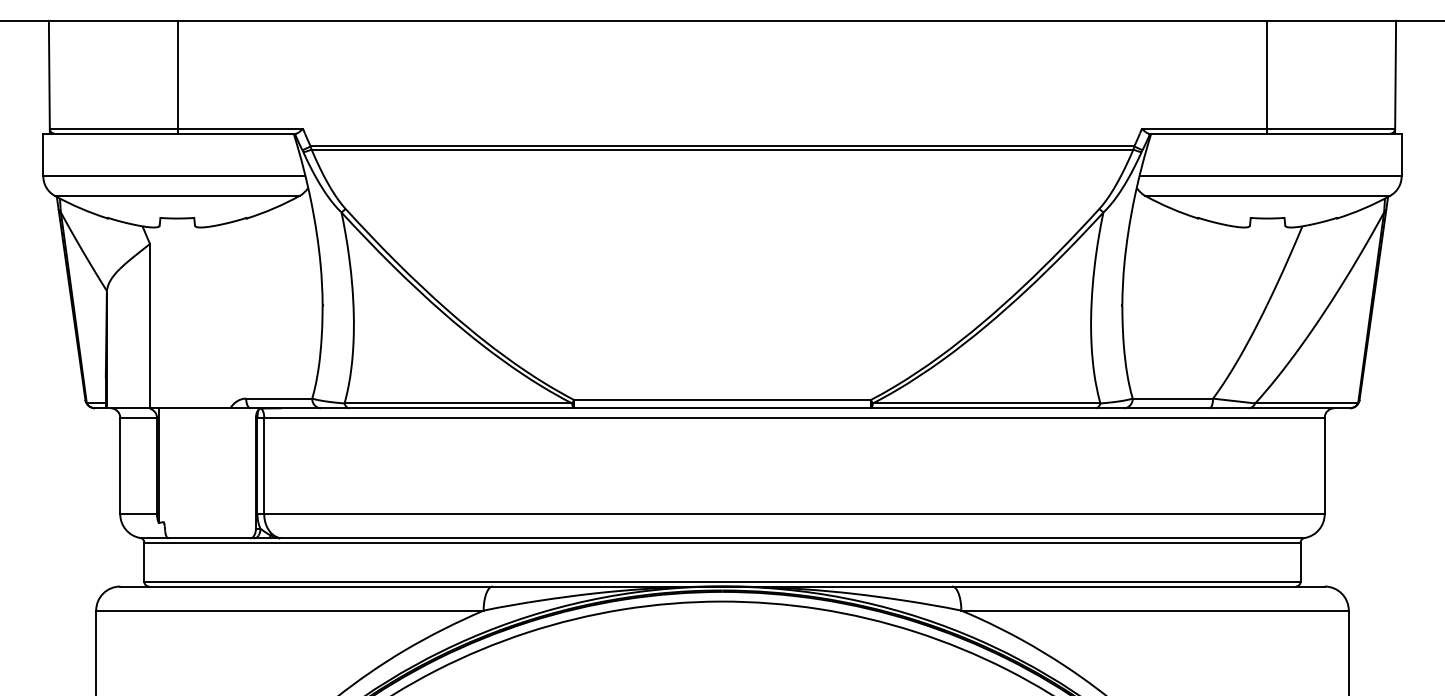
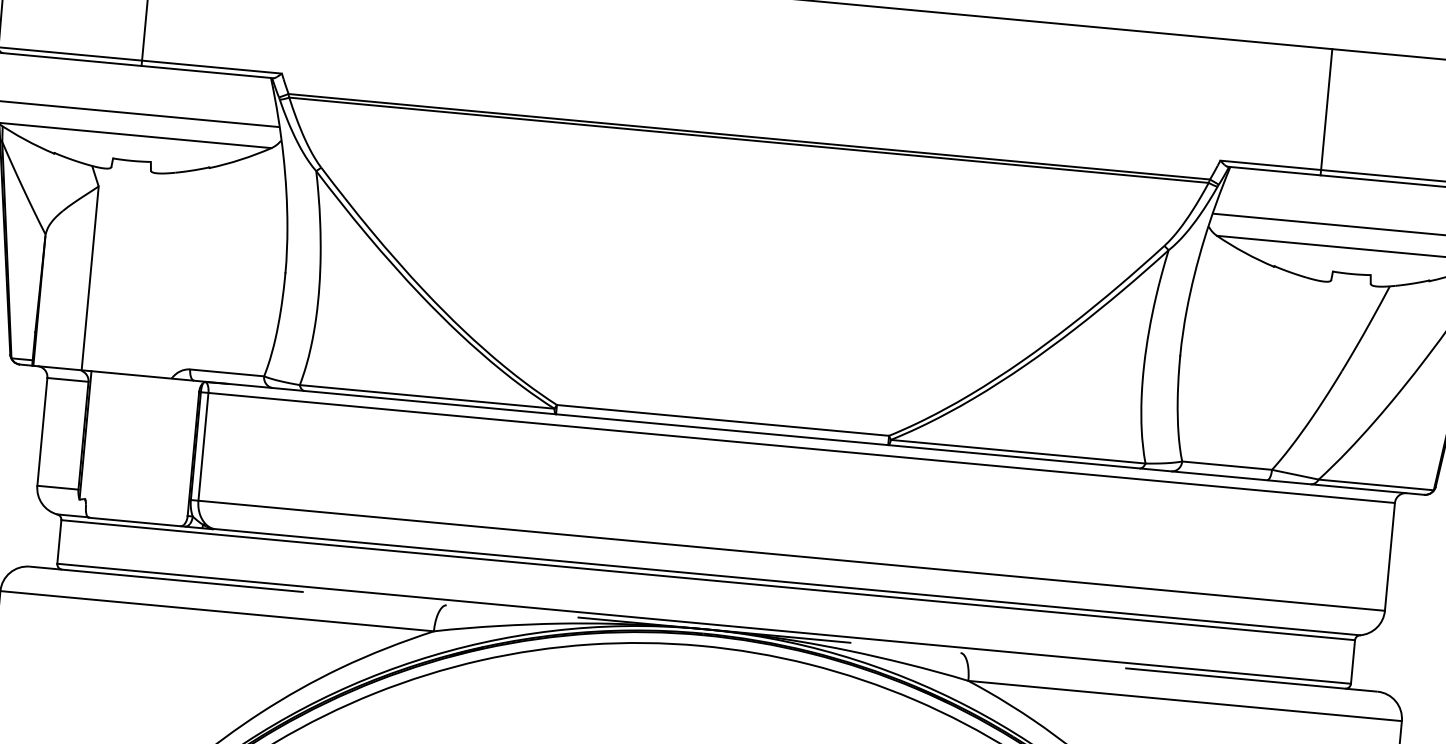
line: (1266, 76) -> (1326, 111), moved
line: (722, 586) -> (703, 629), solid -> dashed

